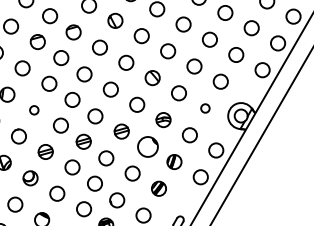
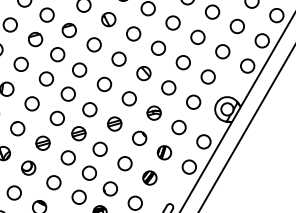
circle: (205, 108) -> (193, 102), size x1.67
circle: (34, 110) -> (32, 104), size x1.67
circle: (148, 146) -> (139, 138), size x0.71

